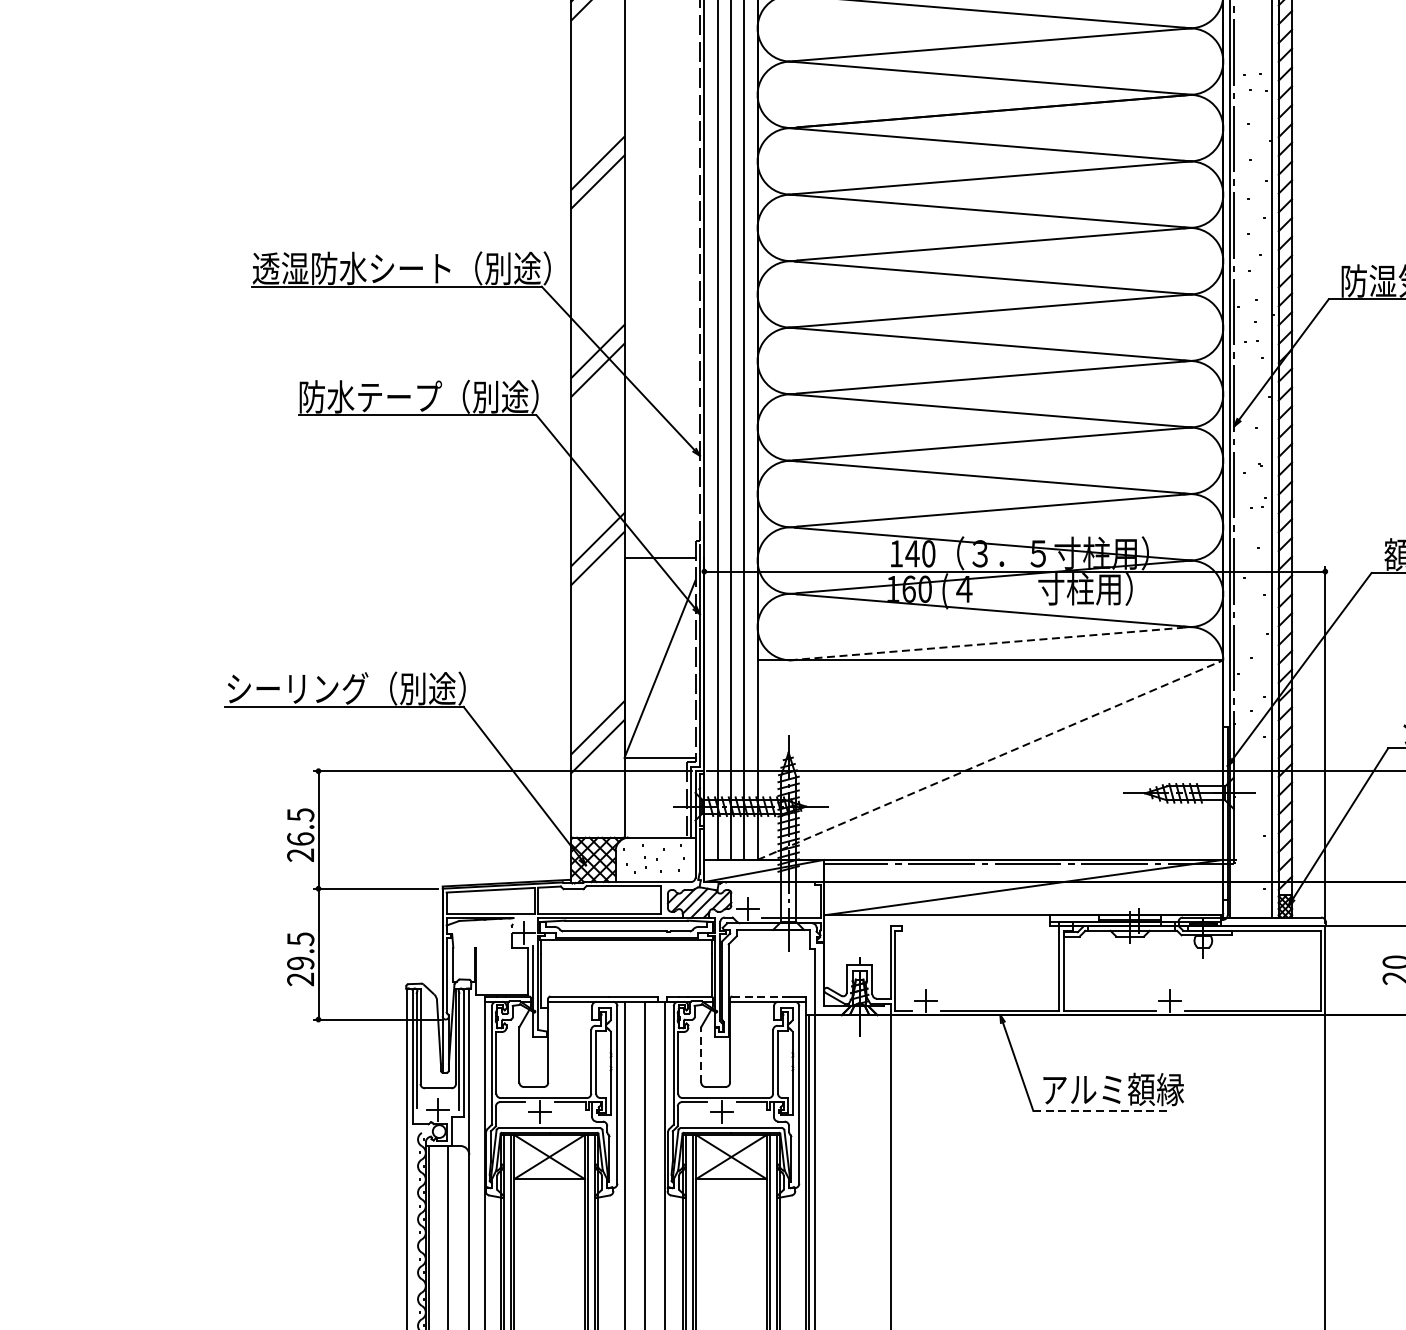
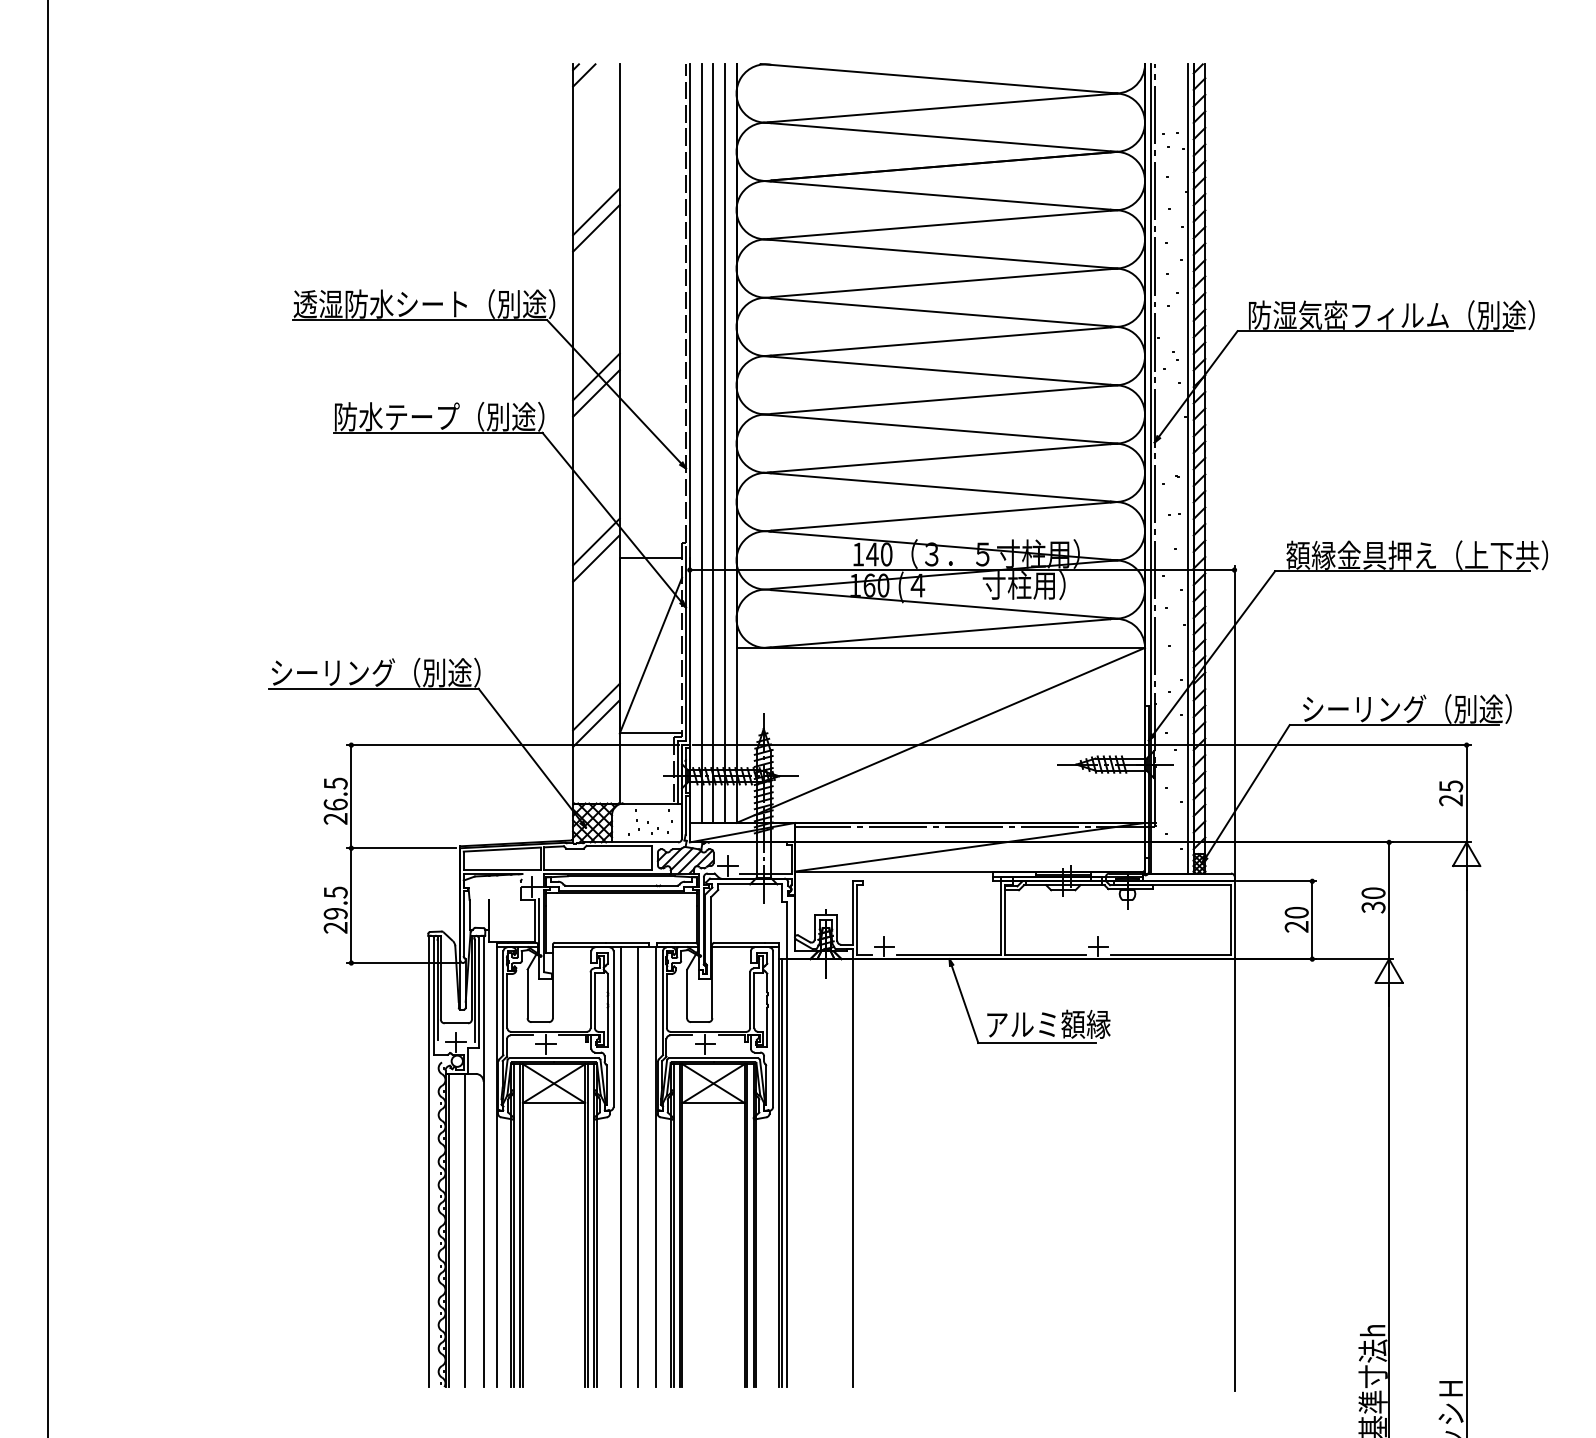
line: (986, 643) -> (937, 633), dashed -> solid
line: (991, 760) -> (941, 735), dashed -> solid
line: (760, 996) -> (739, 942), dashed -> solid
line: (701, 1054) -> (687, 993), dashed -> solid
line: (1100, 1111) -> (1037, 1043), dashed -> solid

